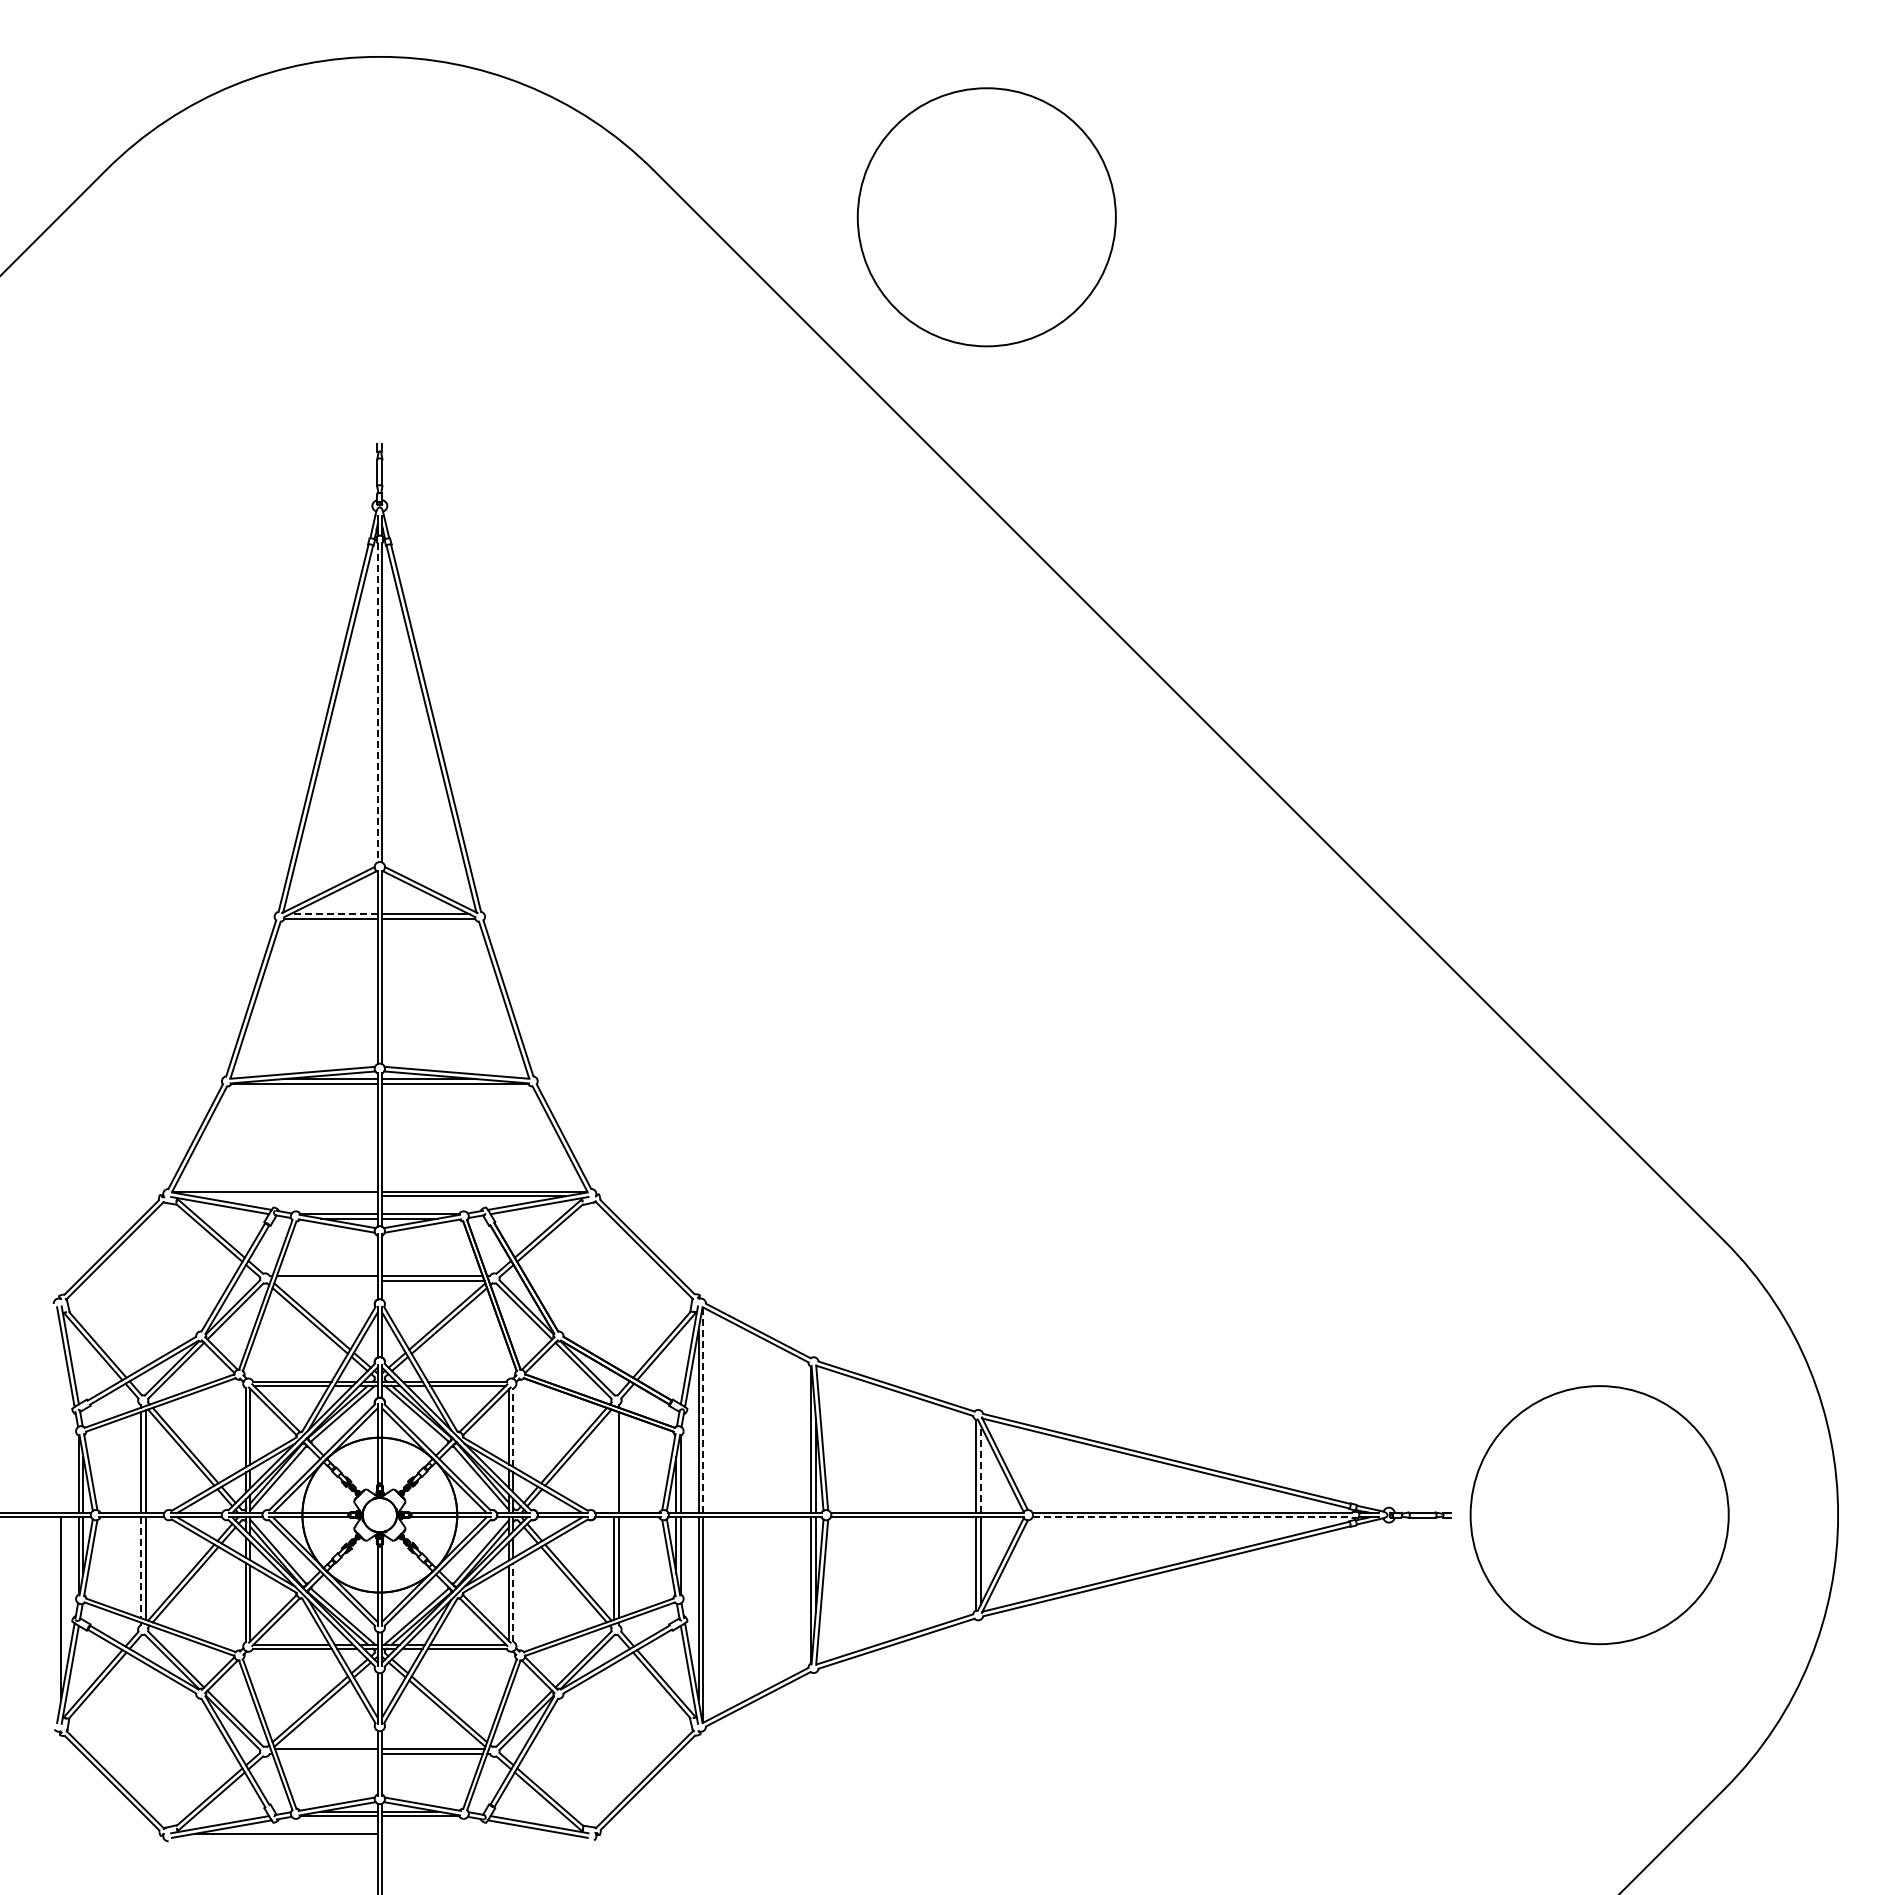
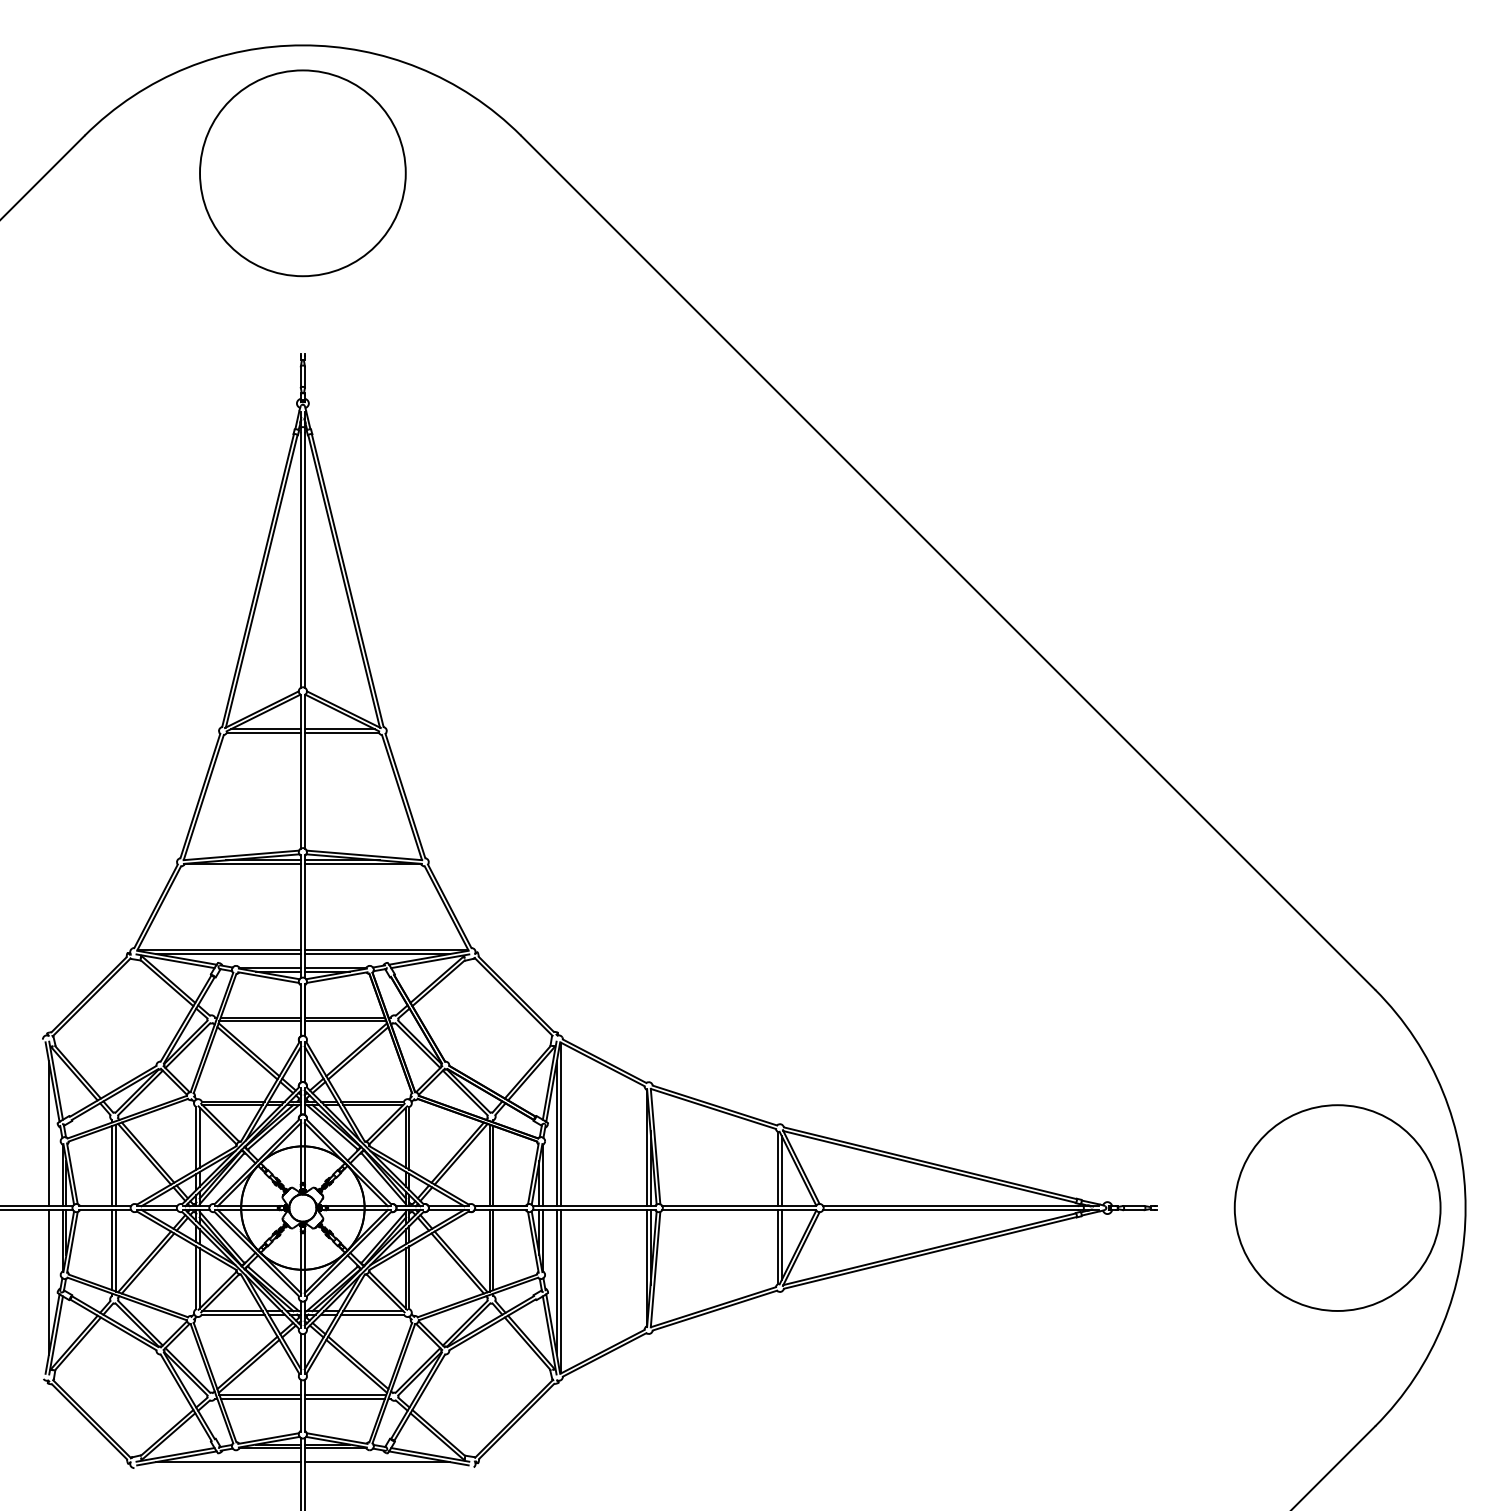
circle: (986, 217) -> (302, 173), moved
line: (377, 702) -> (301, 560), dashed -> solid
line: (333, 914) -> (265, 729), dashed -> solid
line: (286, 1196) -> (228, 954), added
line: (326, 1280) -> (260, 1021), added
line: (703, 1410) -> (560, 1124), dashed -> solid
line: (61, 1421) -> (49, 1133), added
line: (513, 1427) -> (409, 1138), dashed -> solid
line: (614, 1461) -> (489, 1165), added
line: (980, 1468) -> (781, 1170), dashed -> solid
circle: (1599, 1515) -> (1337, 1208), moved
line: (1192, 1517) -> (950, 1209), dashed -> solid
line: (140, 1568) -> (112, 1250), dashed -> solid
line: (513, 1602) -> (409, 1277), dashed -> solid
line: (326, 1754) -> (260, 1398), added
line: (473, 1833) -> (377, 1461), added

